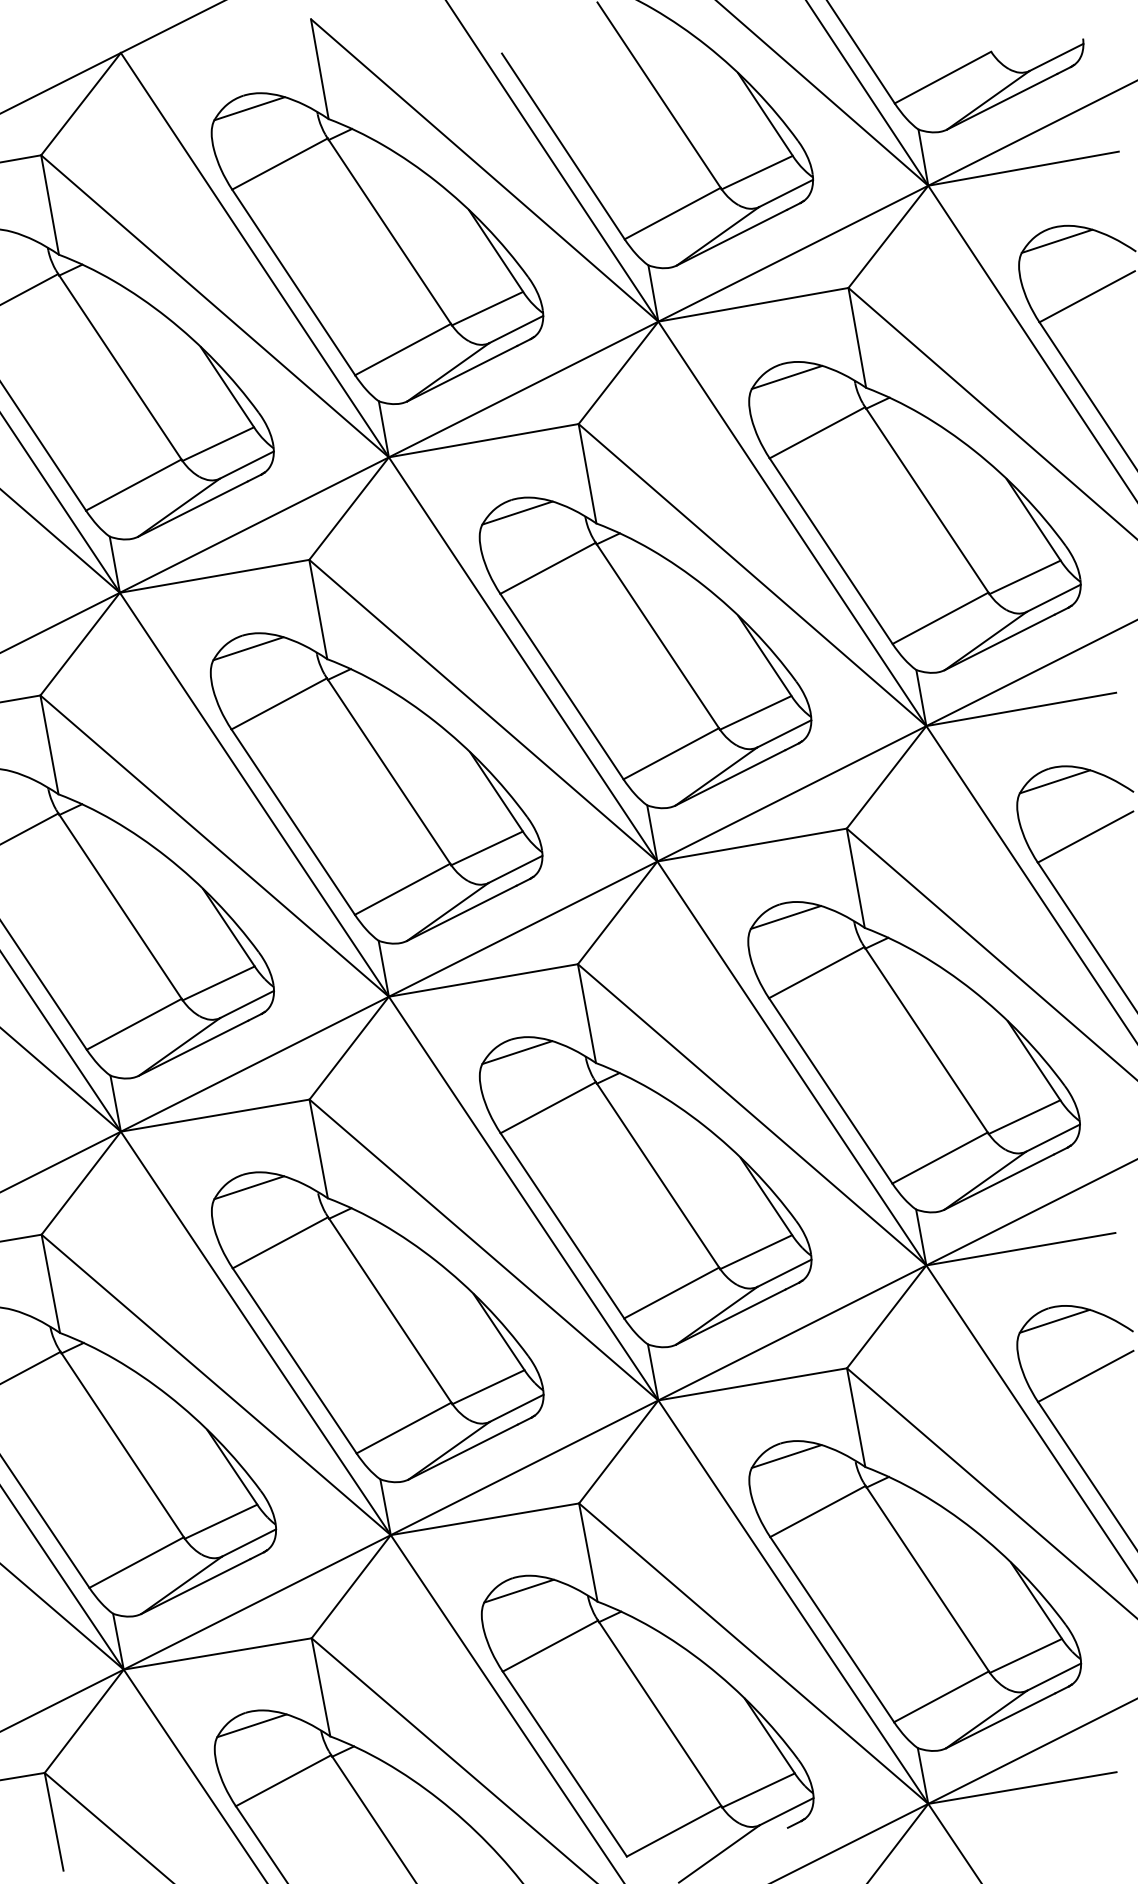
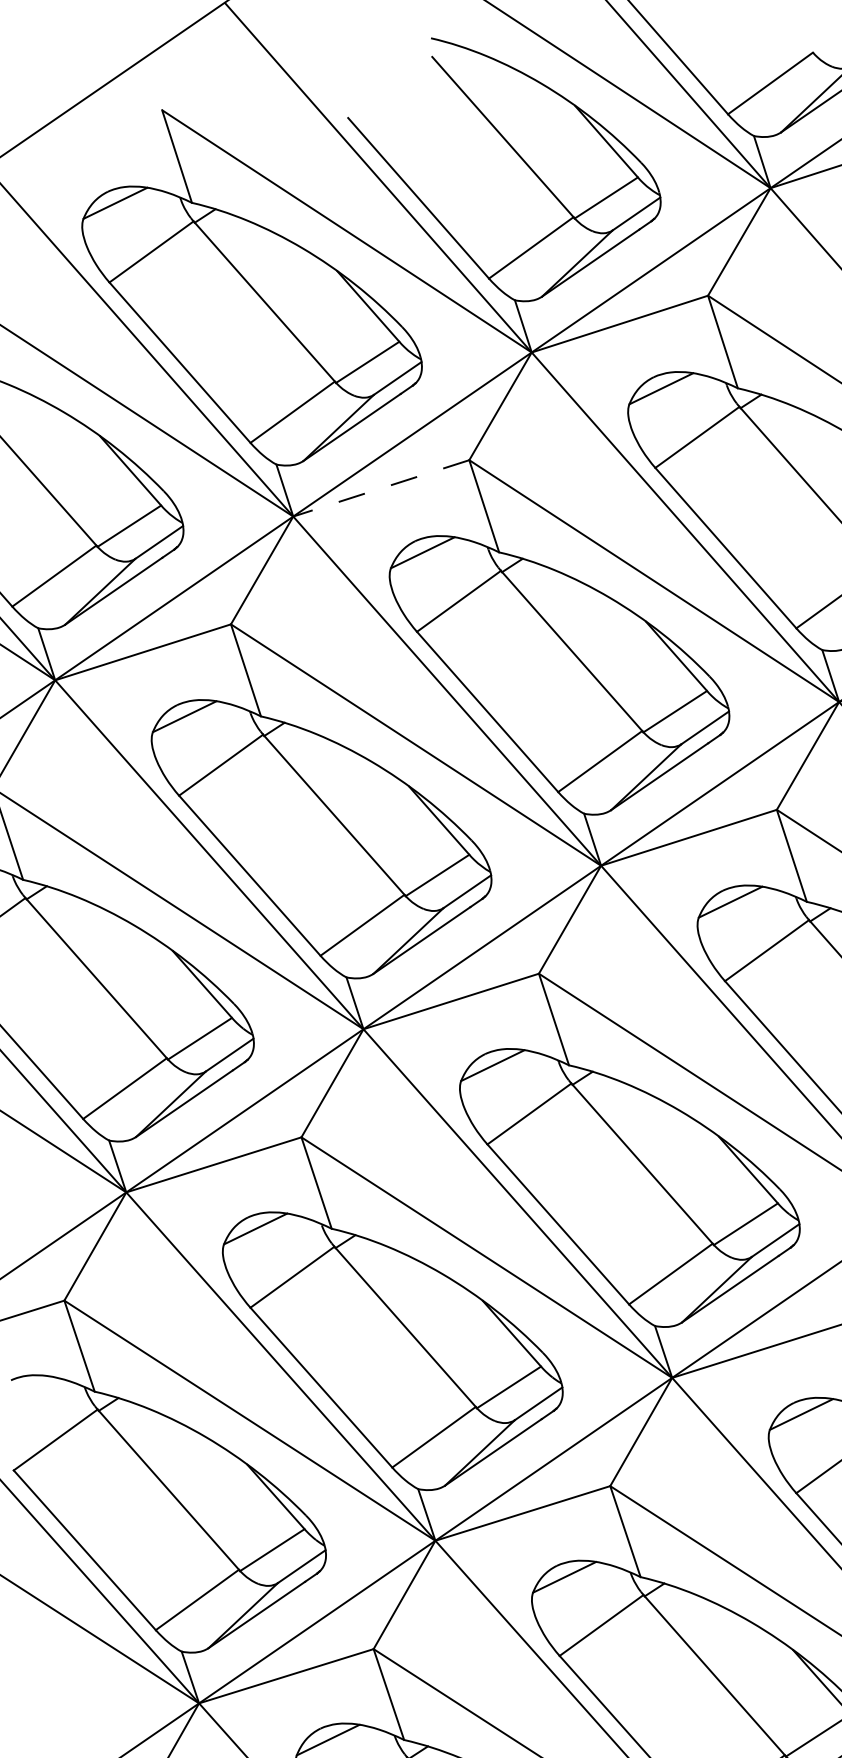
line: (483, 440) -> (380, 488), solid -> dashed

